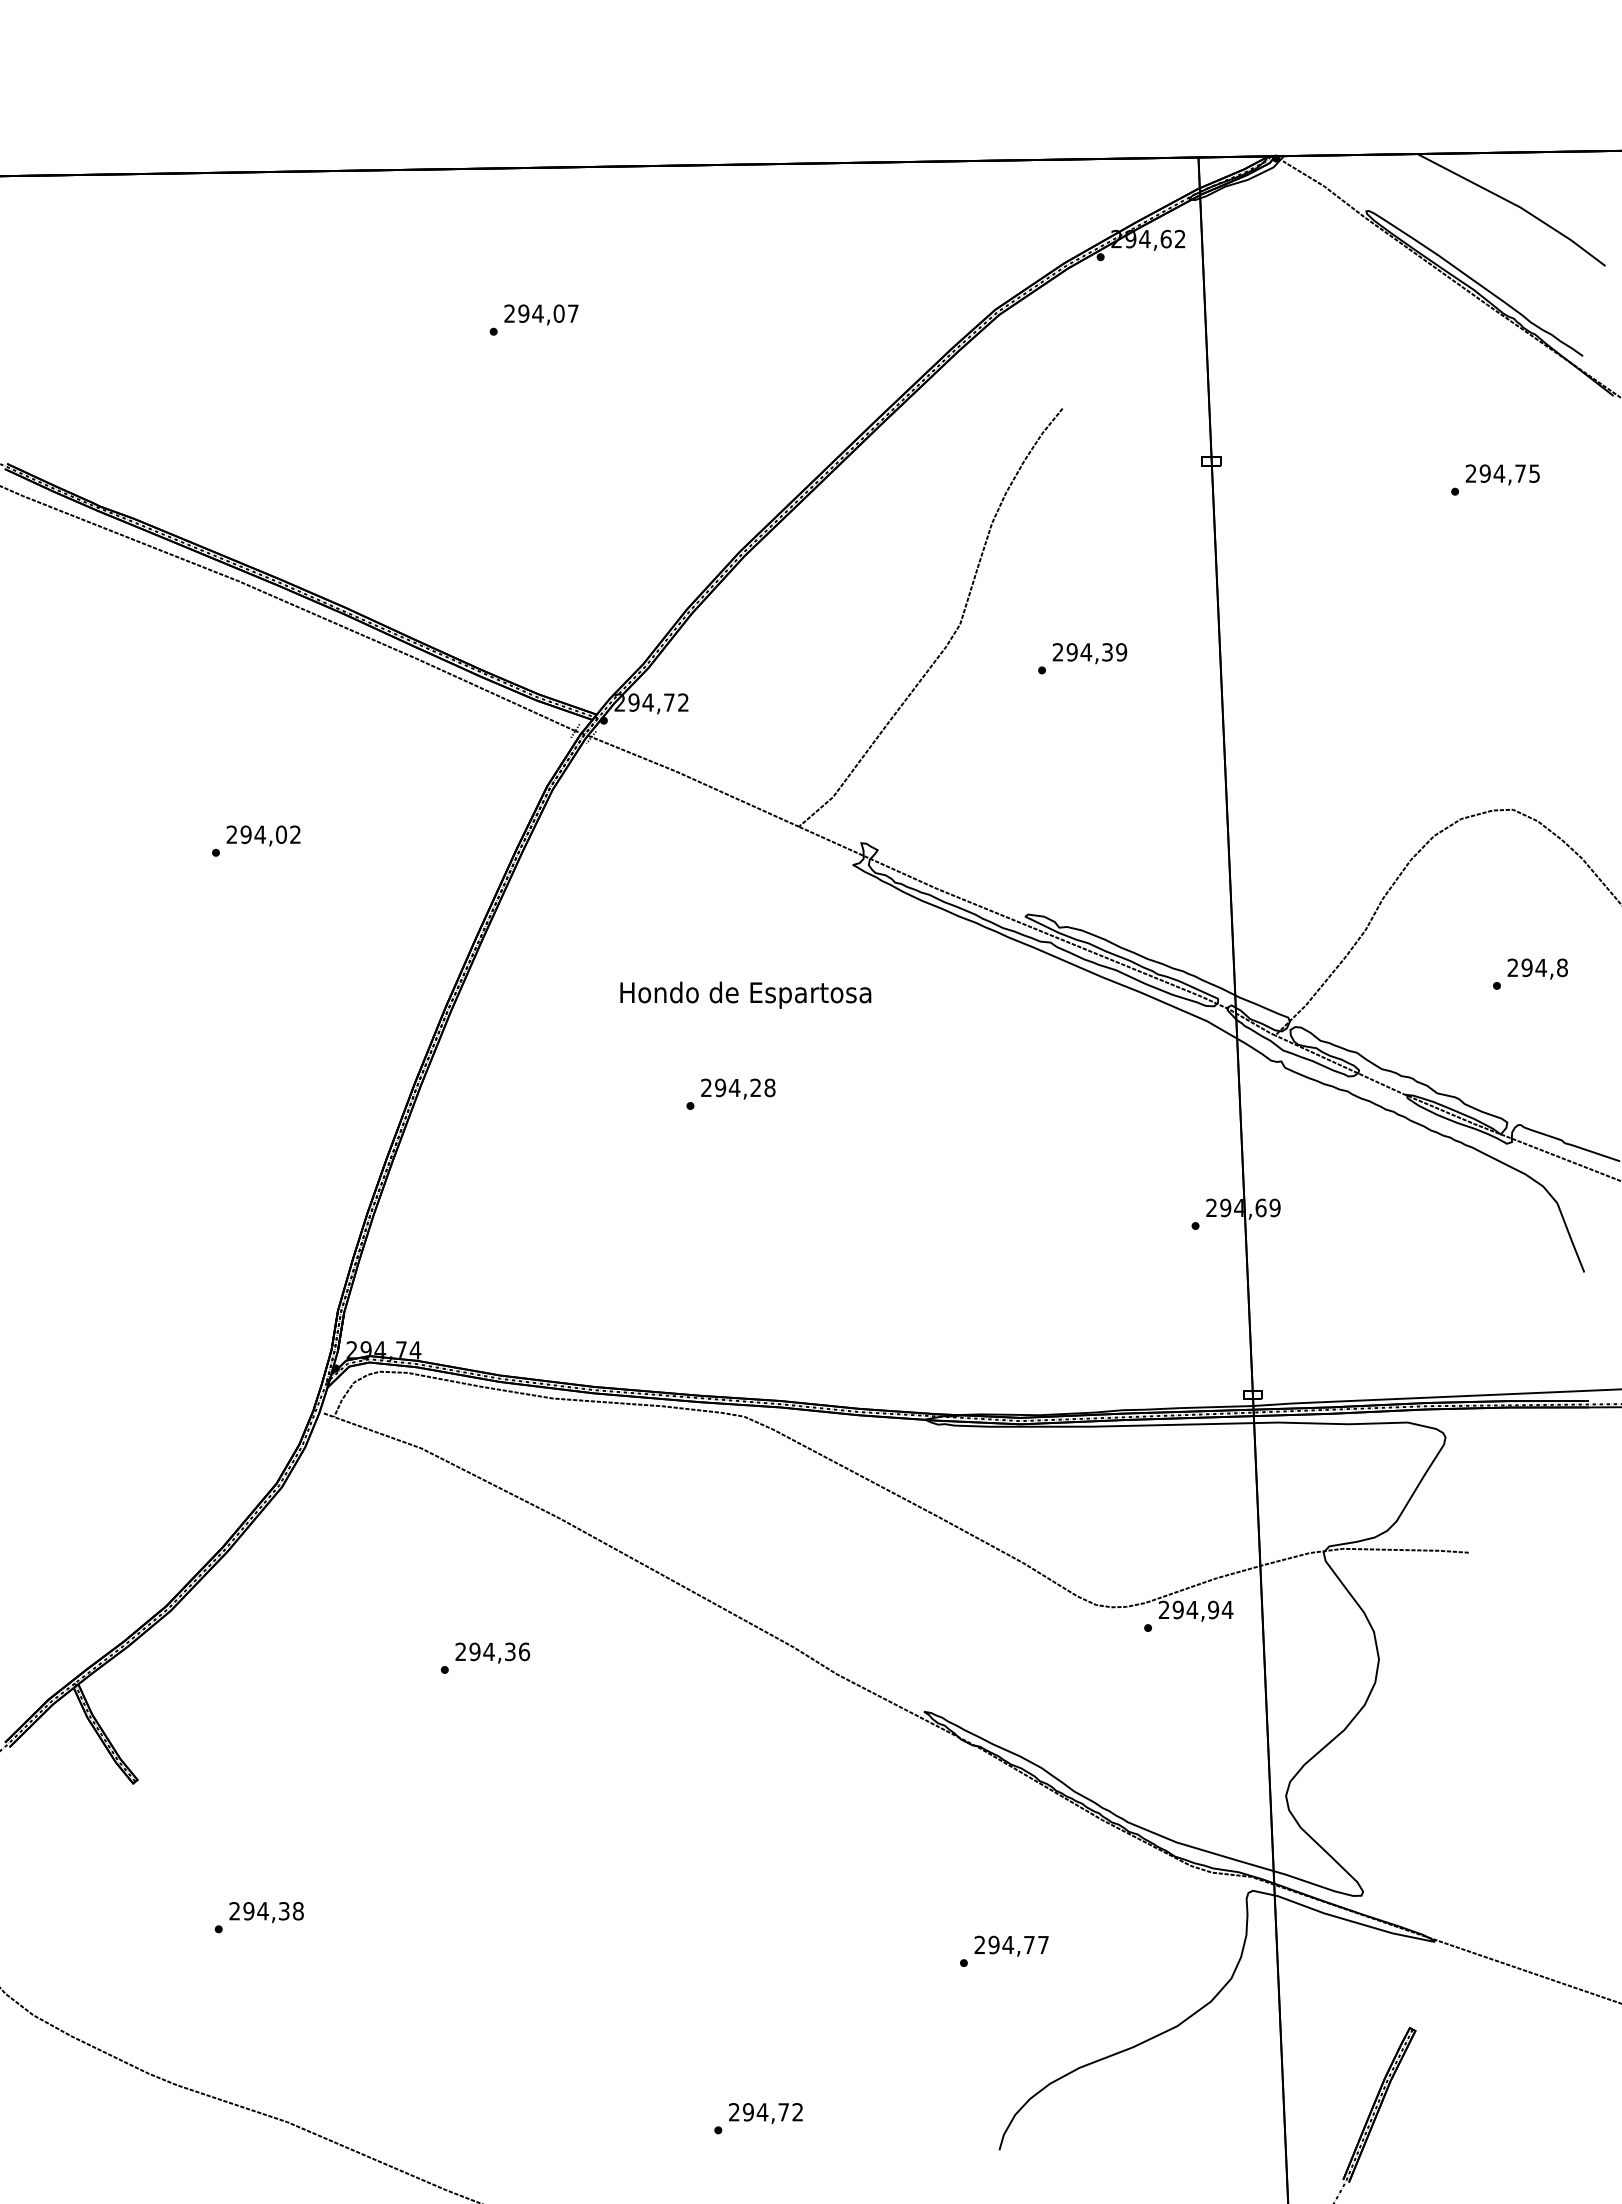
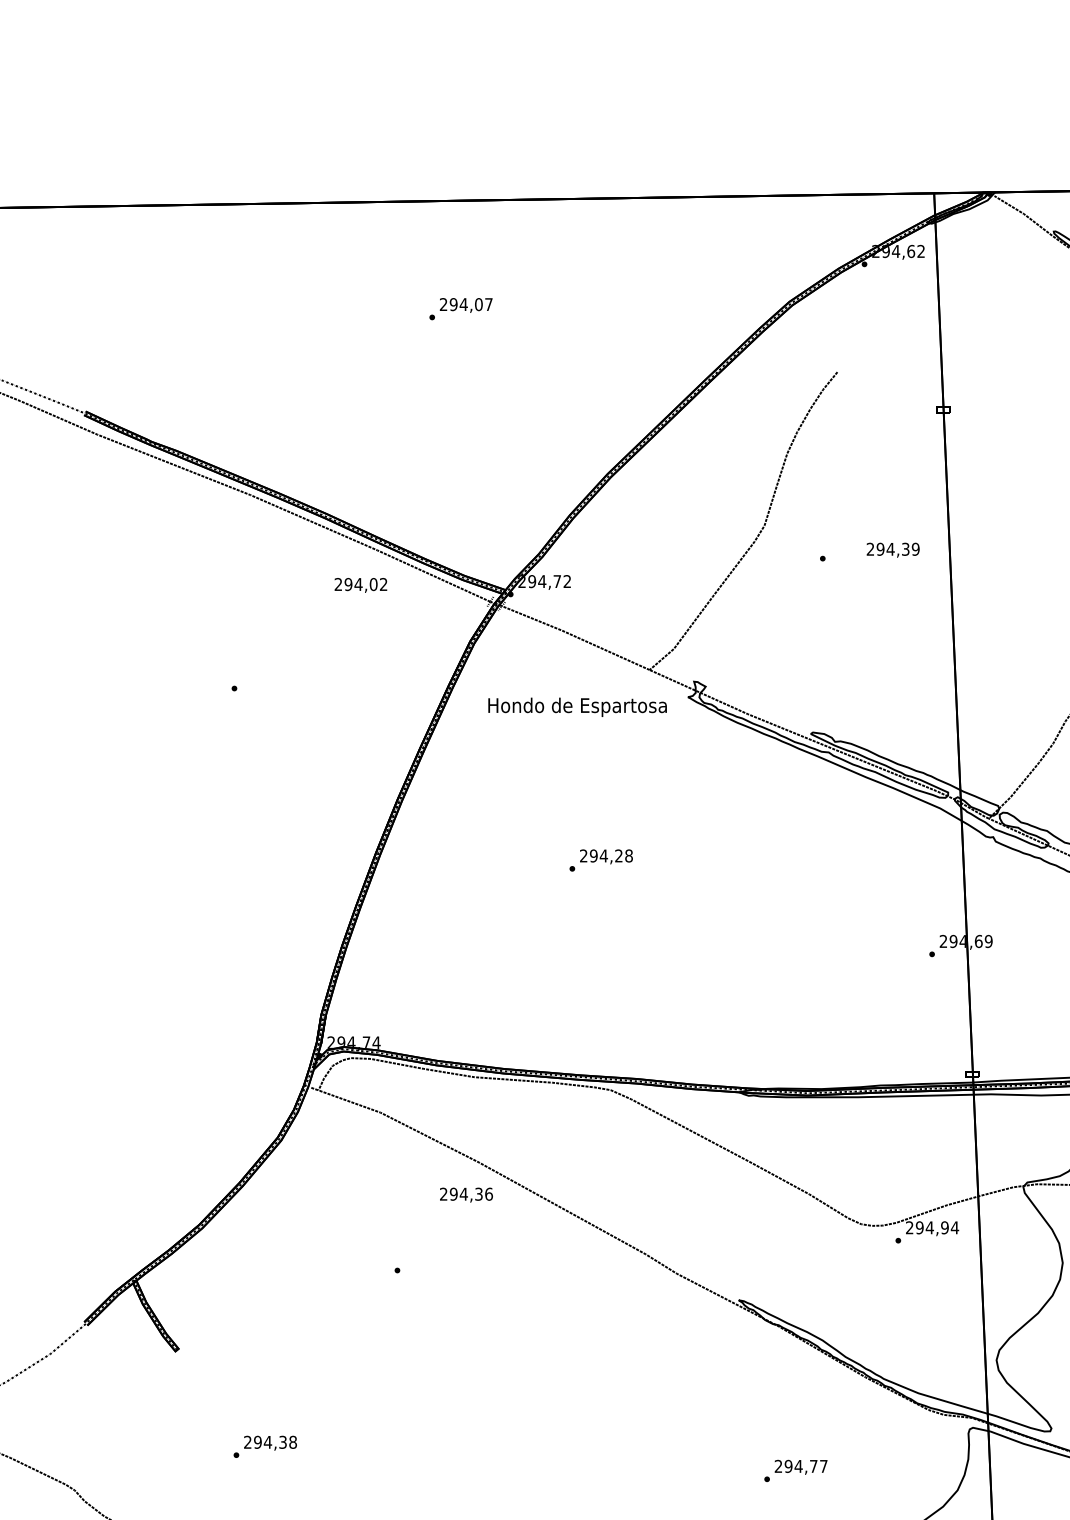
text: (1089, 653) -> (892, 550), moved
text: (263, 835) -> (360, 585), moved
text: (745, 994) -> (577, 706), moved
text: (492, 1652) -> (466, 1194), moved

